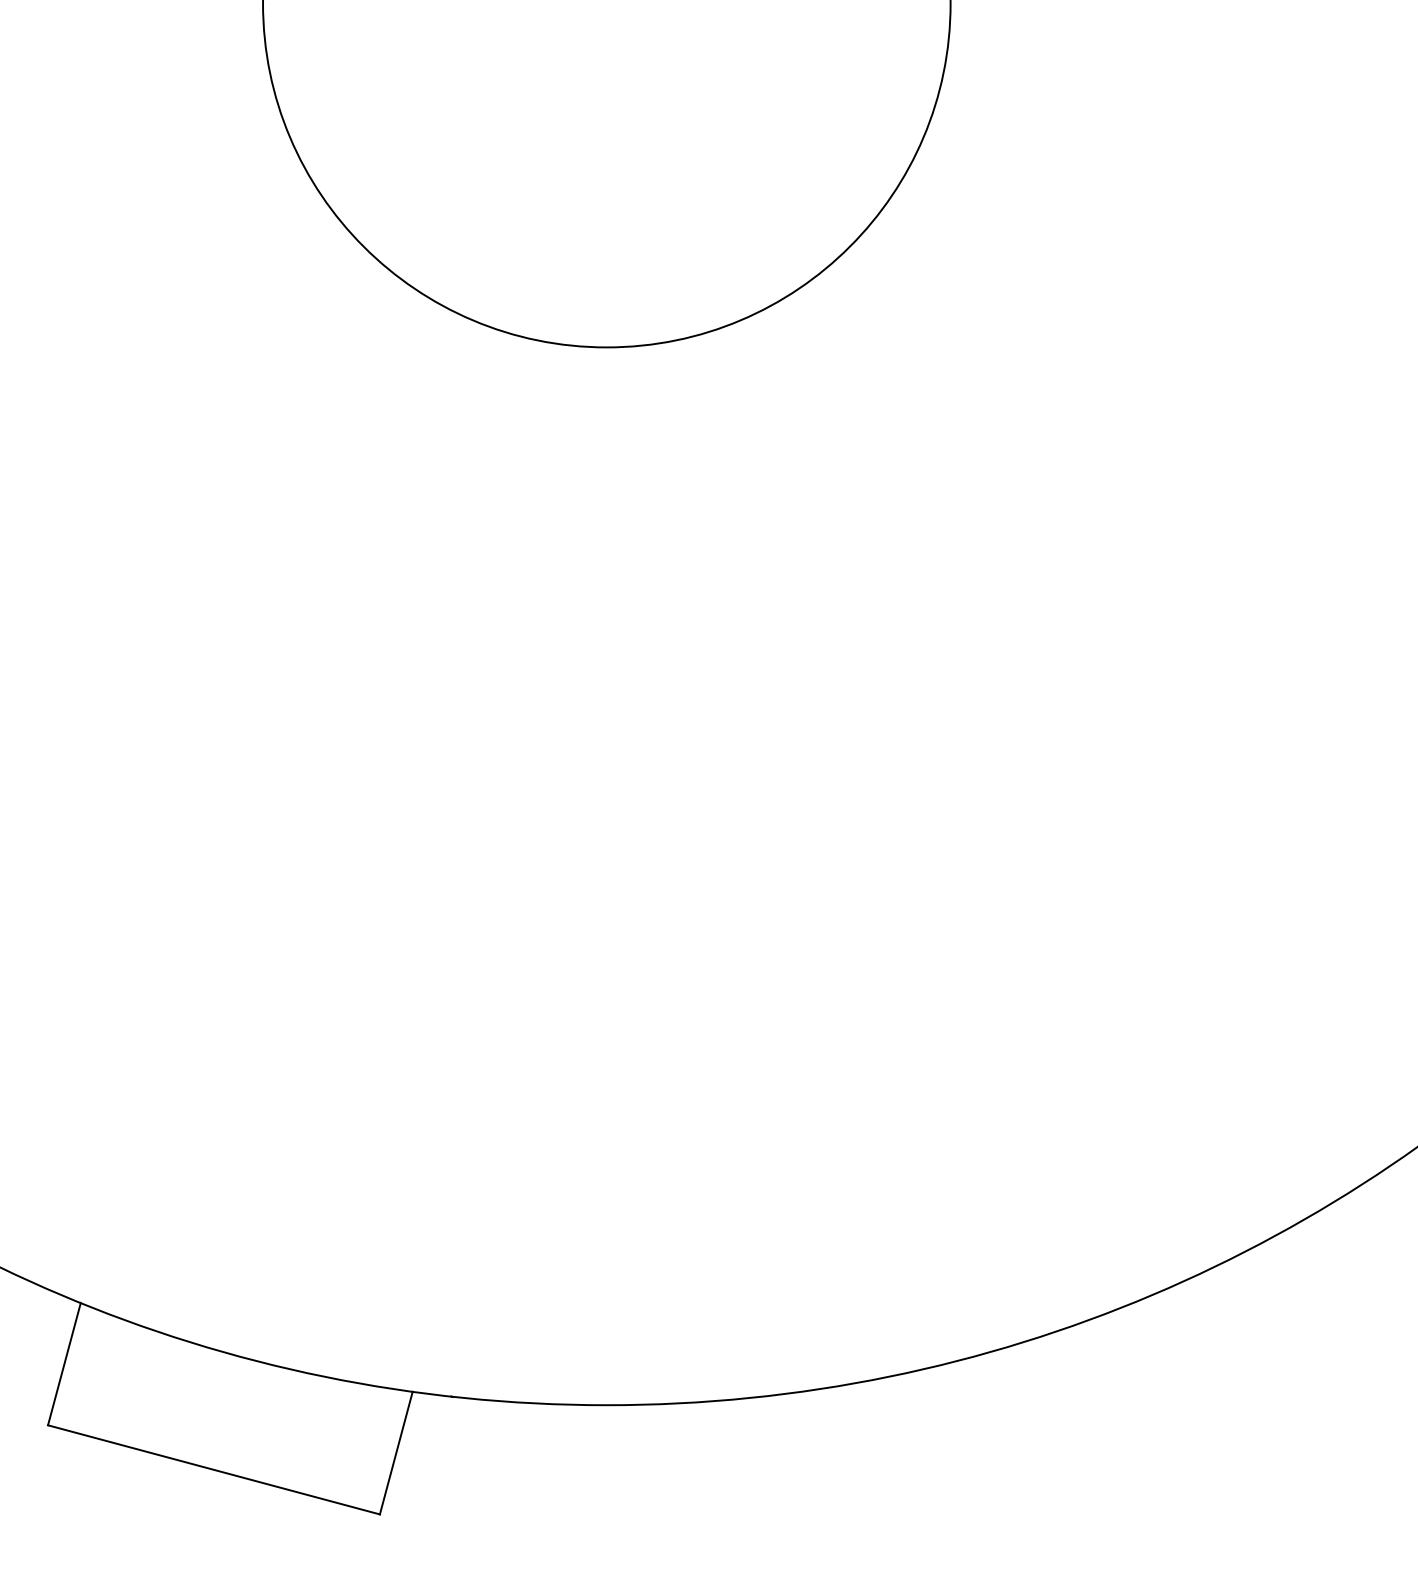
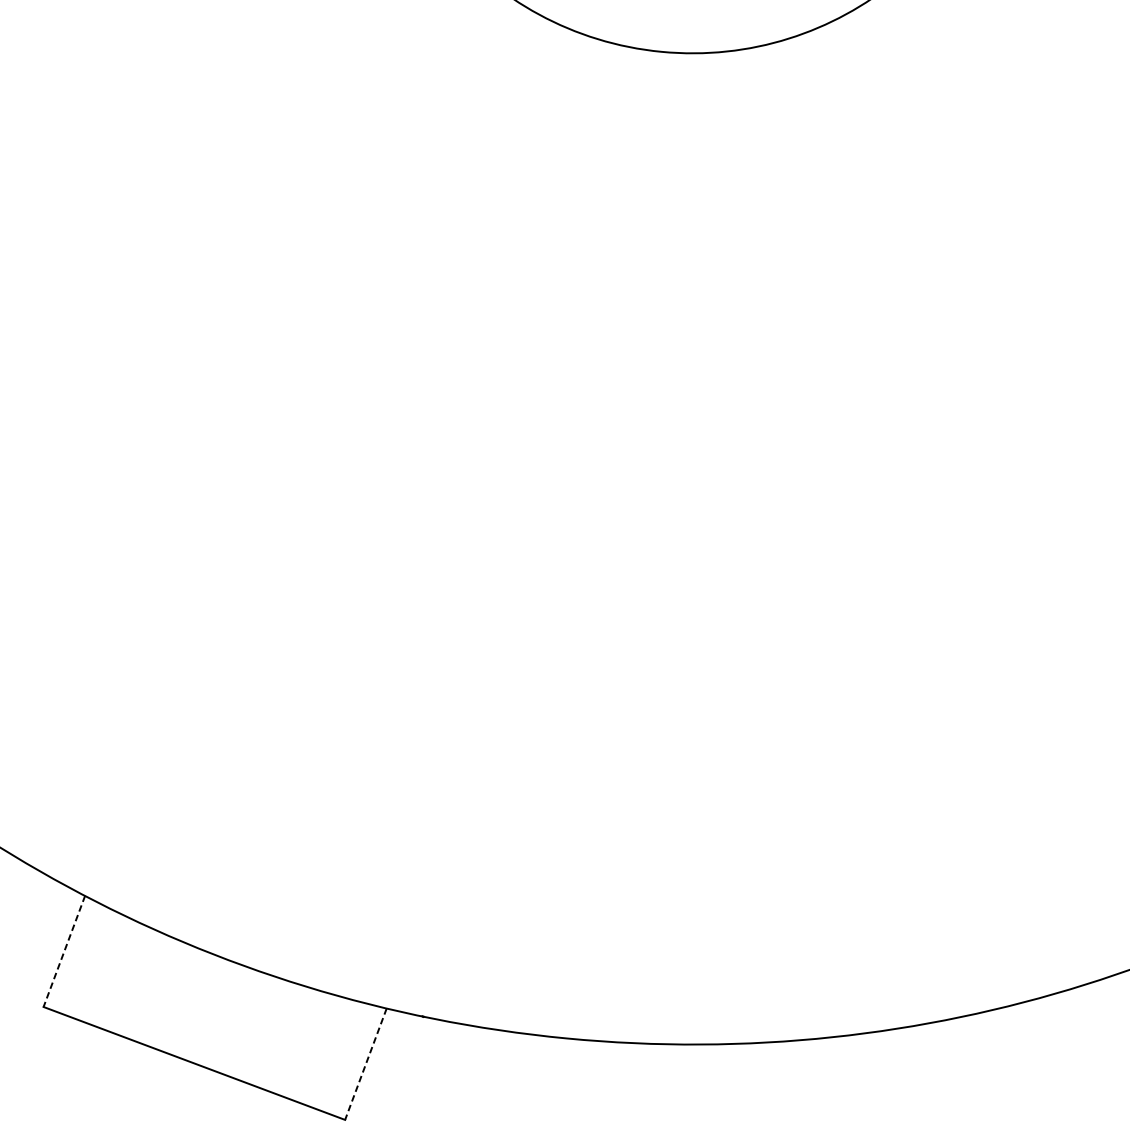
line: (64, 1364) -> (64, 951), solid -> dashed
line: (396, 1453) -> (366, 1064), solid -> dashed

